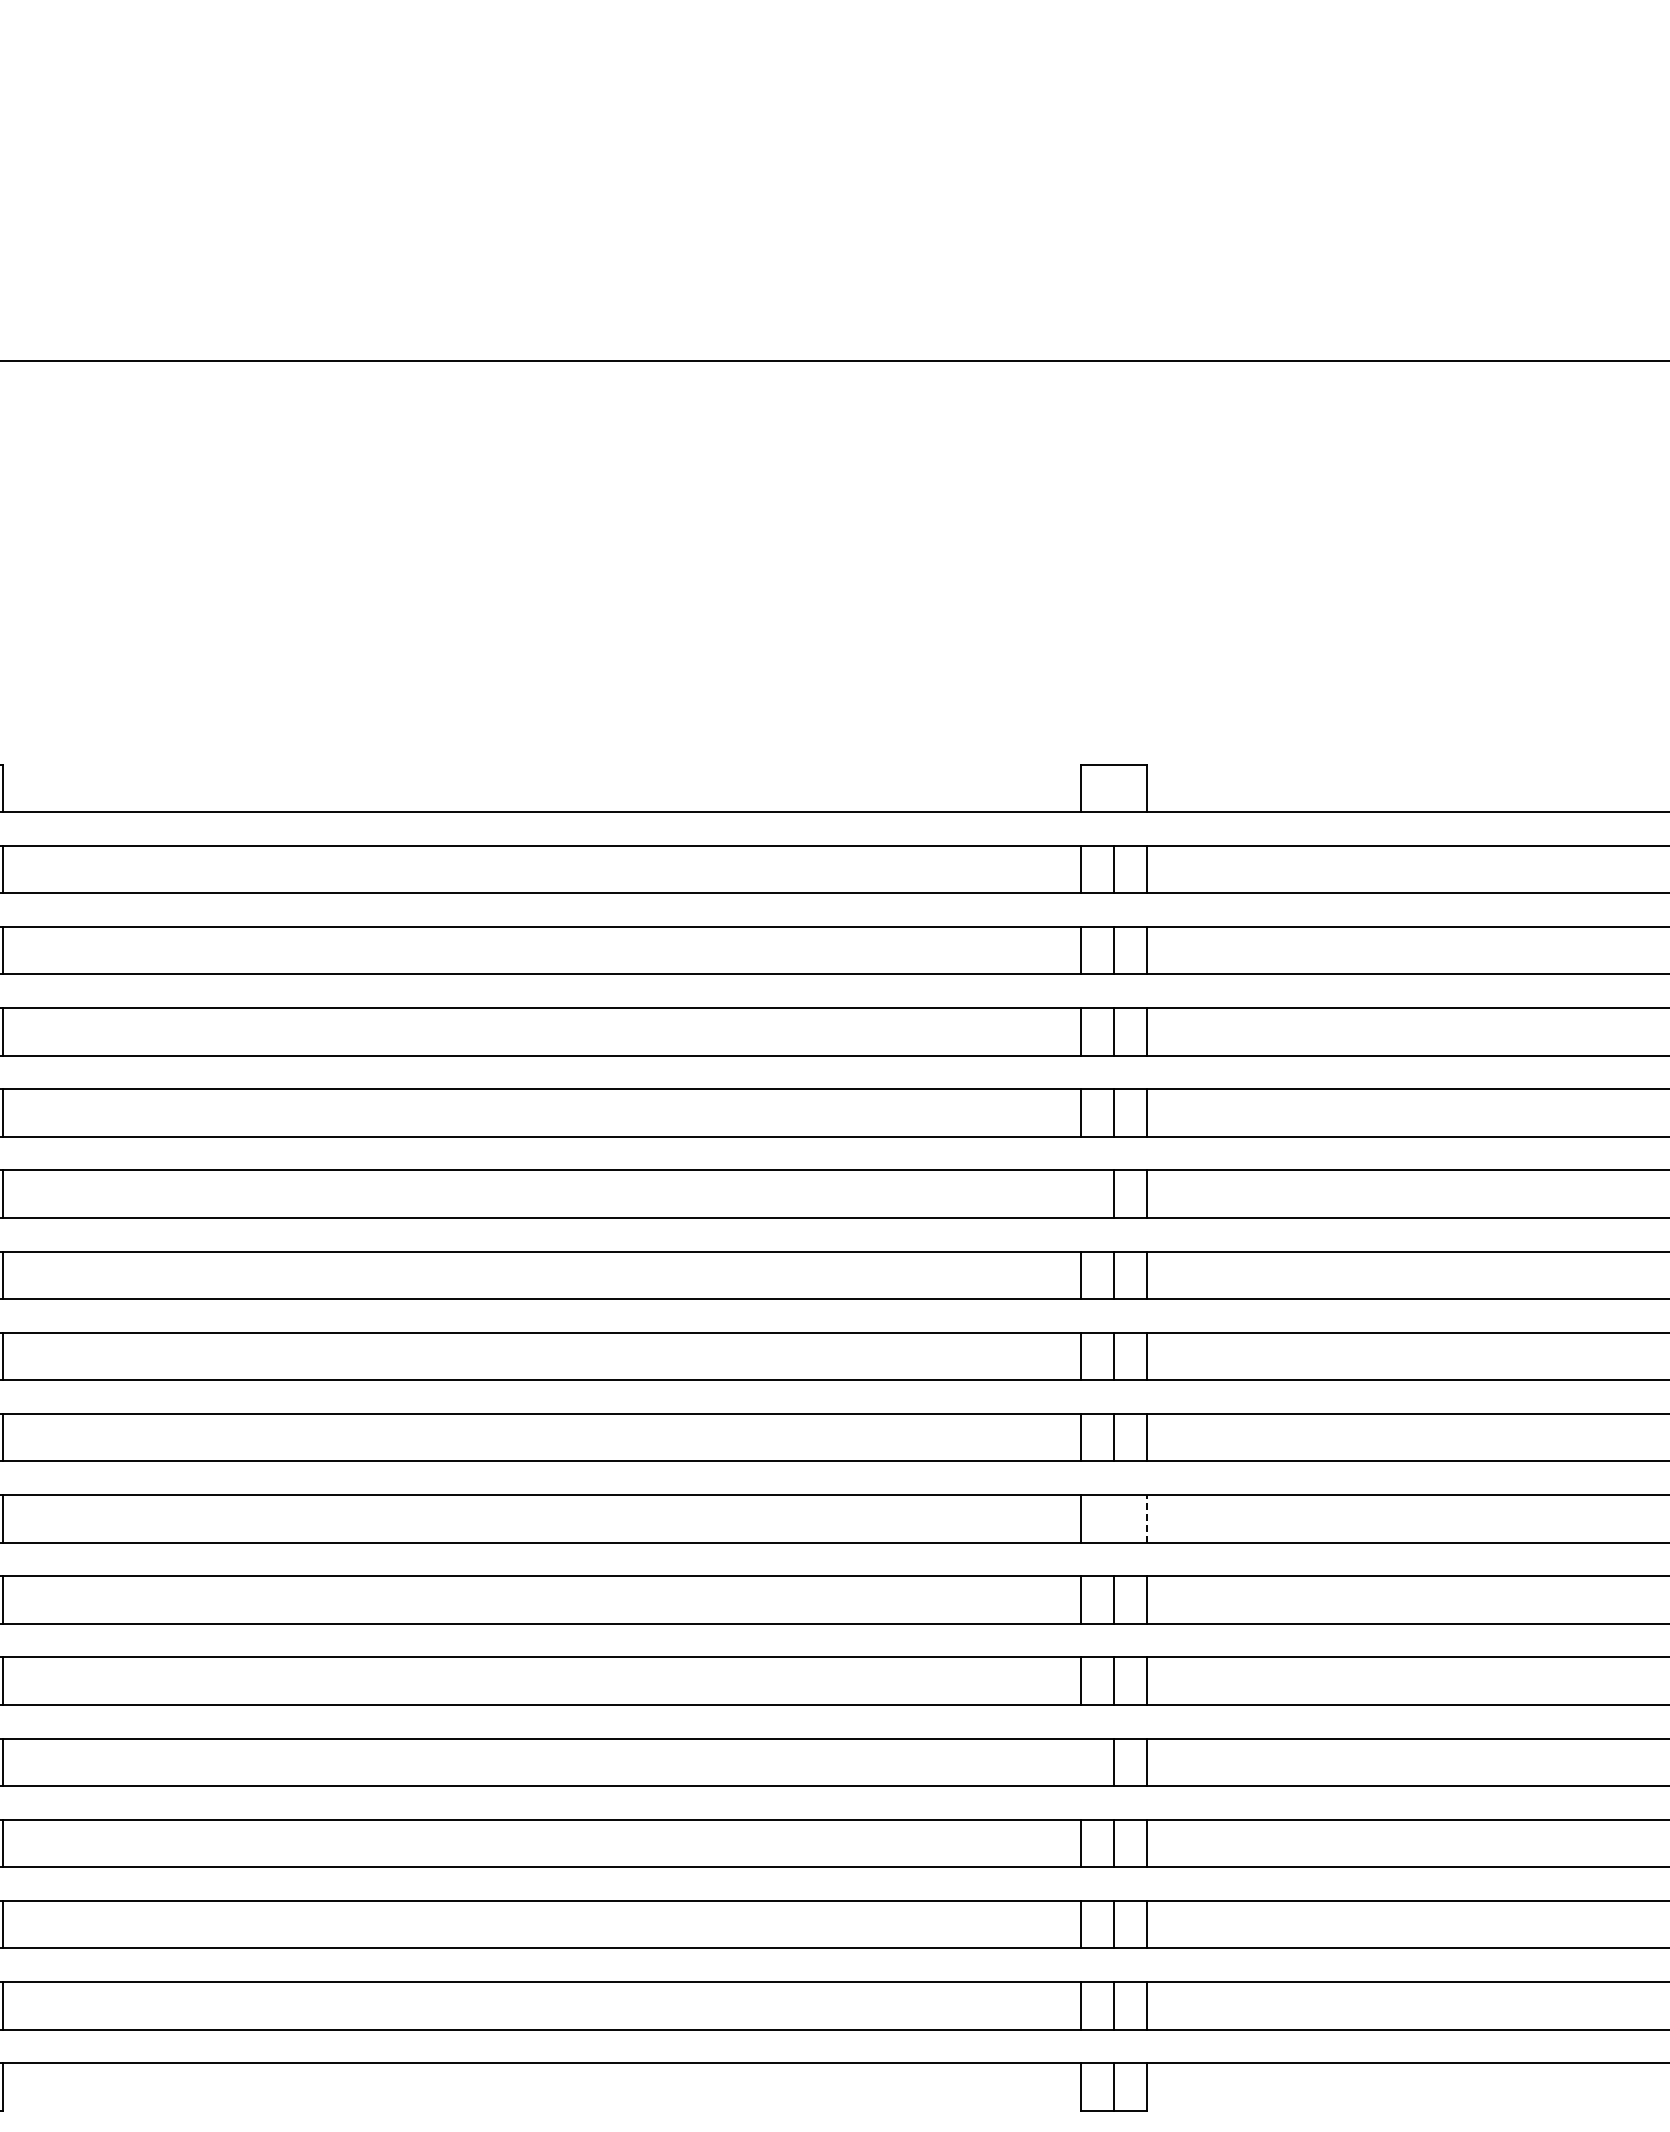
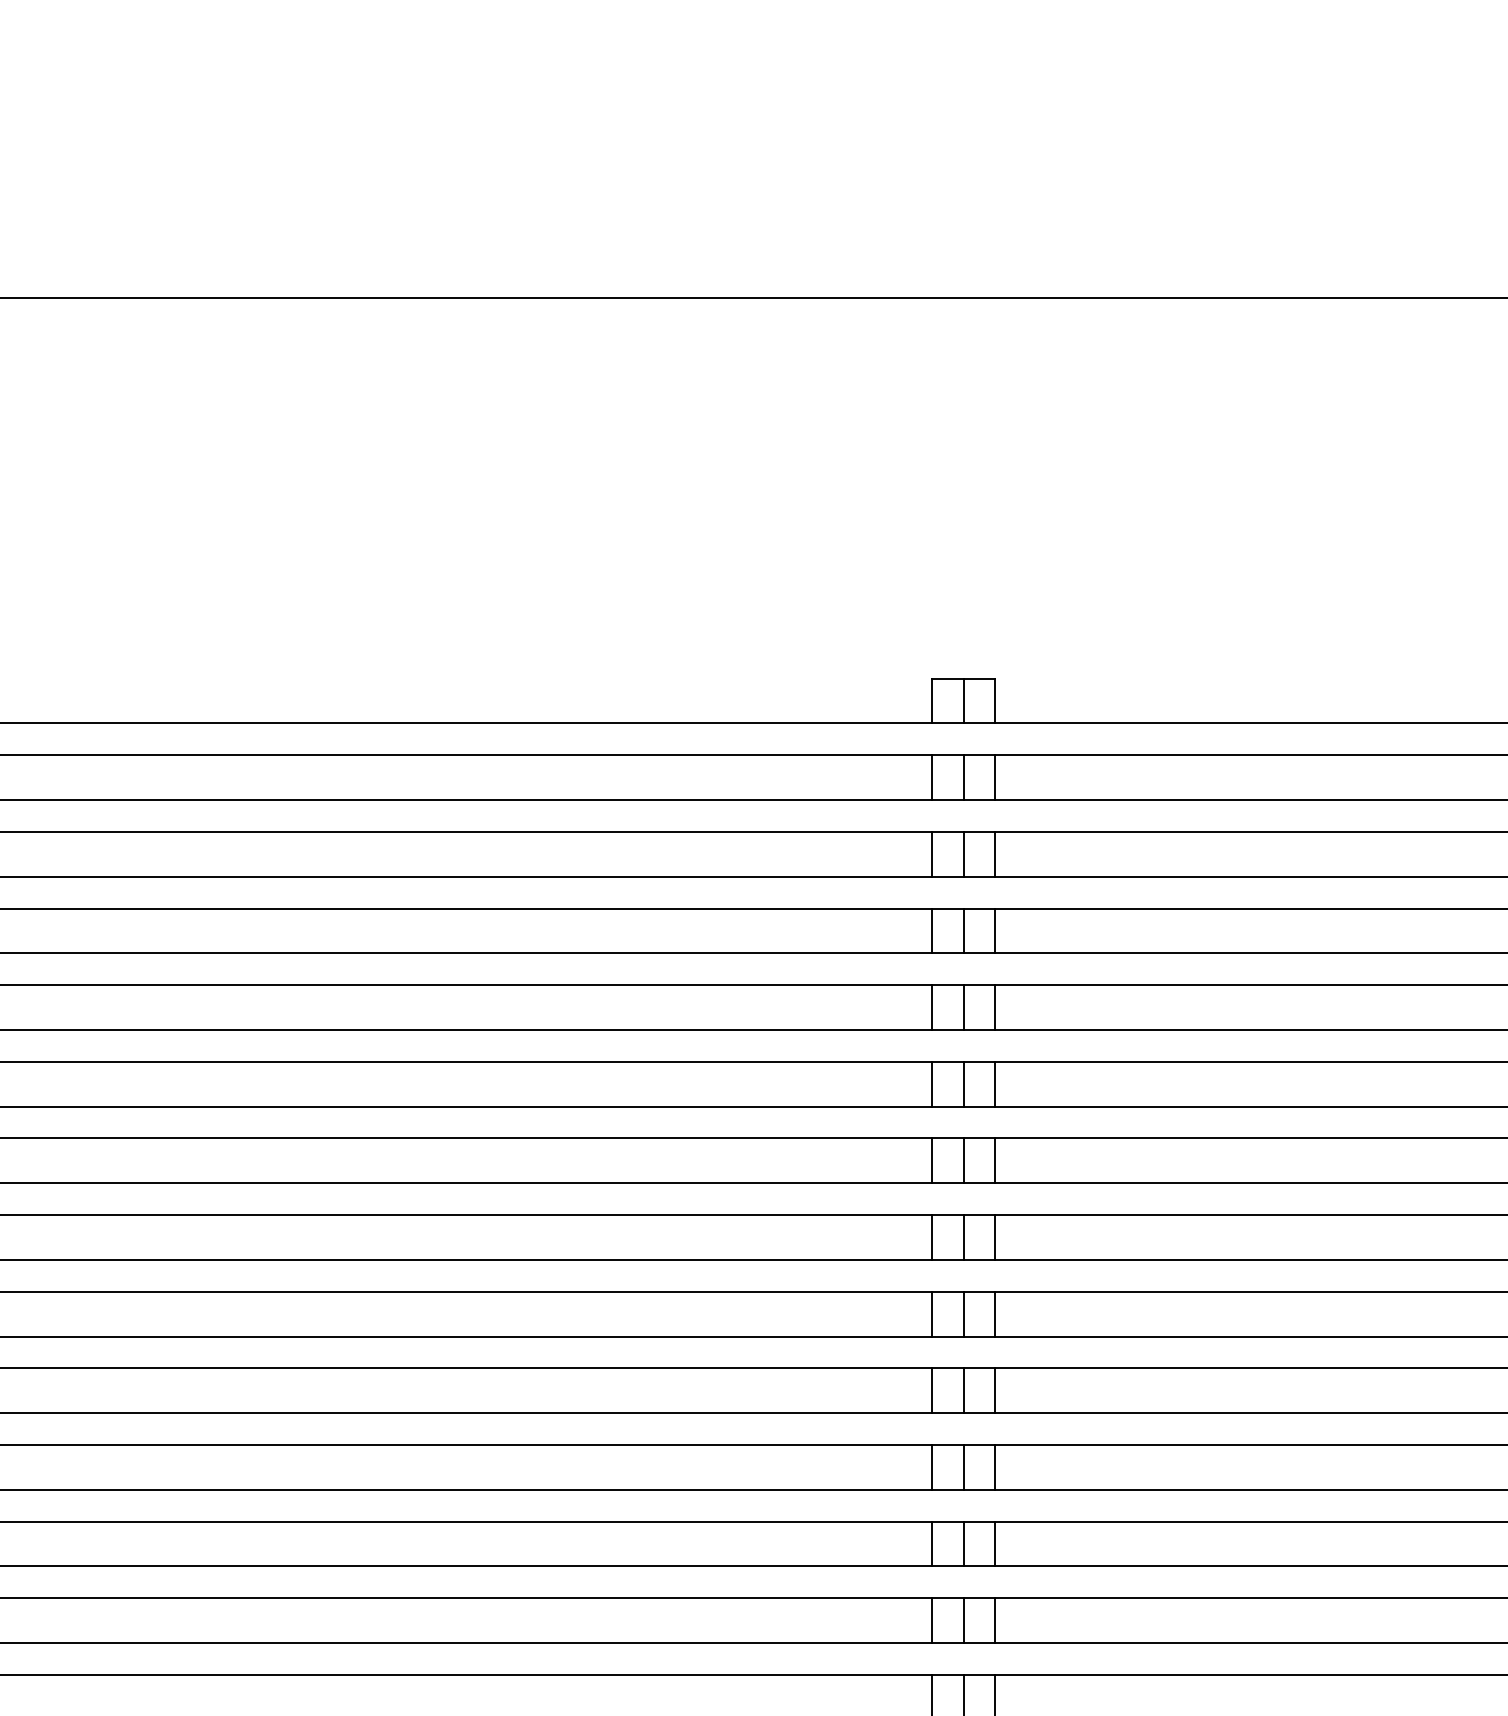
line: (1114, 788) -> (964, 701), added
line: (1080, 1193) -> (931, 1083), added
line: (1114, 1518) -> (964, 1390), added
line: (1147, 1518) -> (995, 1390), dashed -> solid
line: (1080, 1762) -> (931, 1620), added

